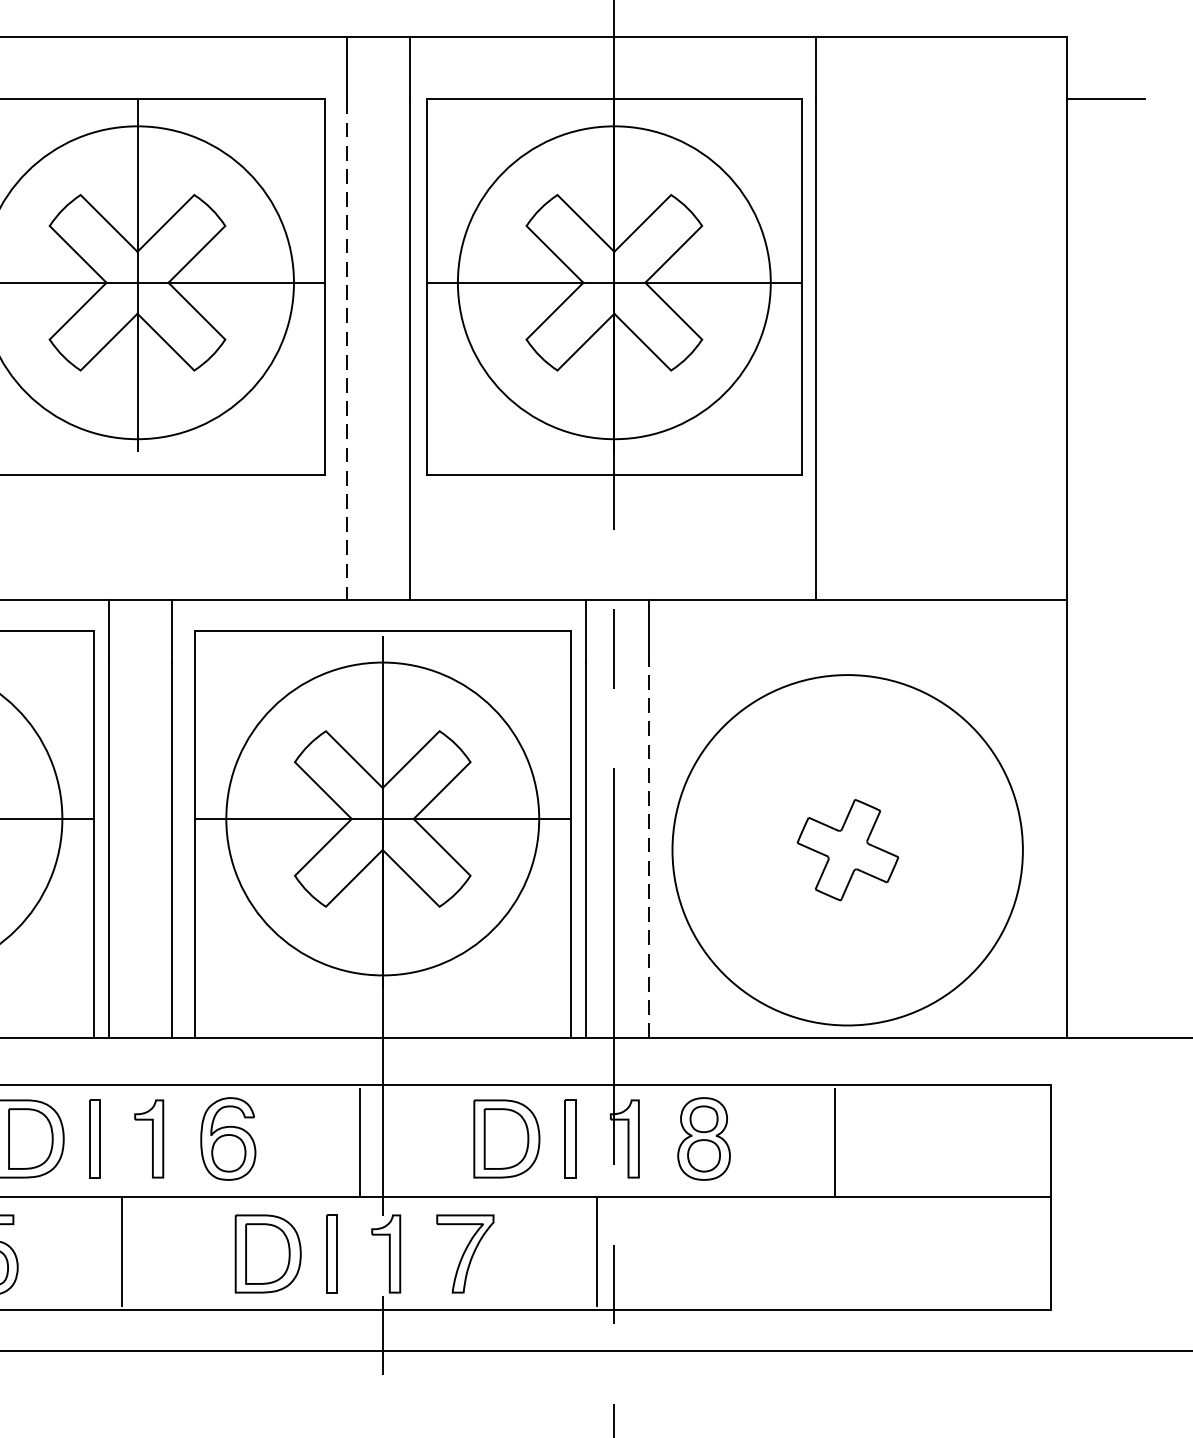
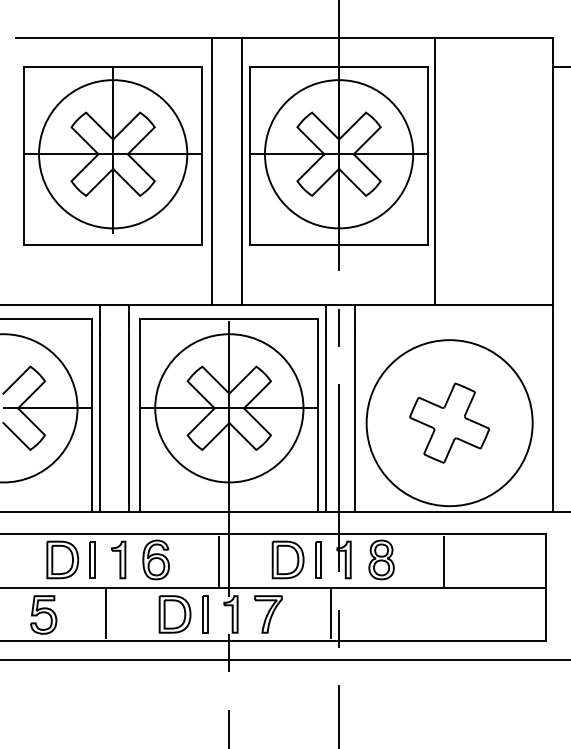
line: (347, 348) -> (212, 185), dashed -> solid
part: (847, 848) -> (449, 422), size x1.67
line: (648, 850) -> (355, 423), dashed -> solid

